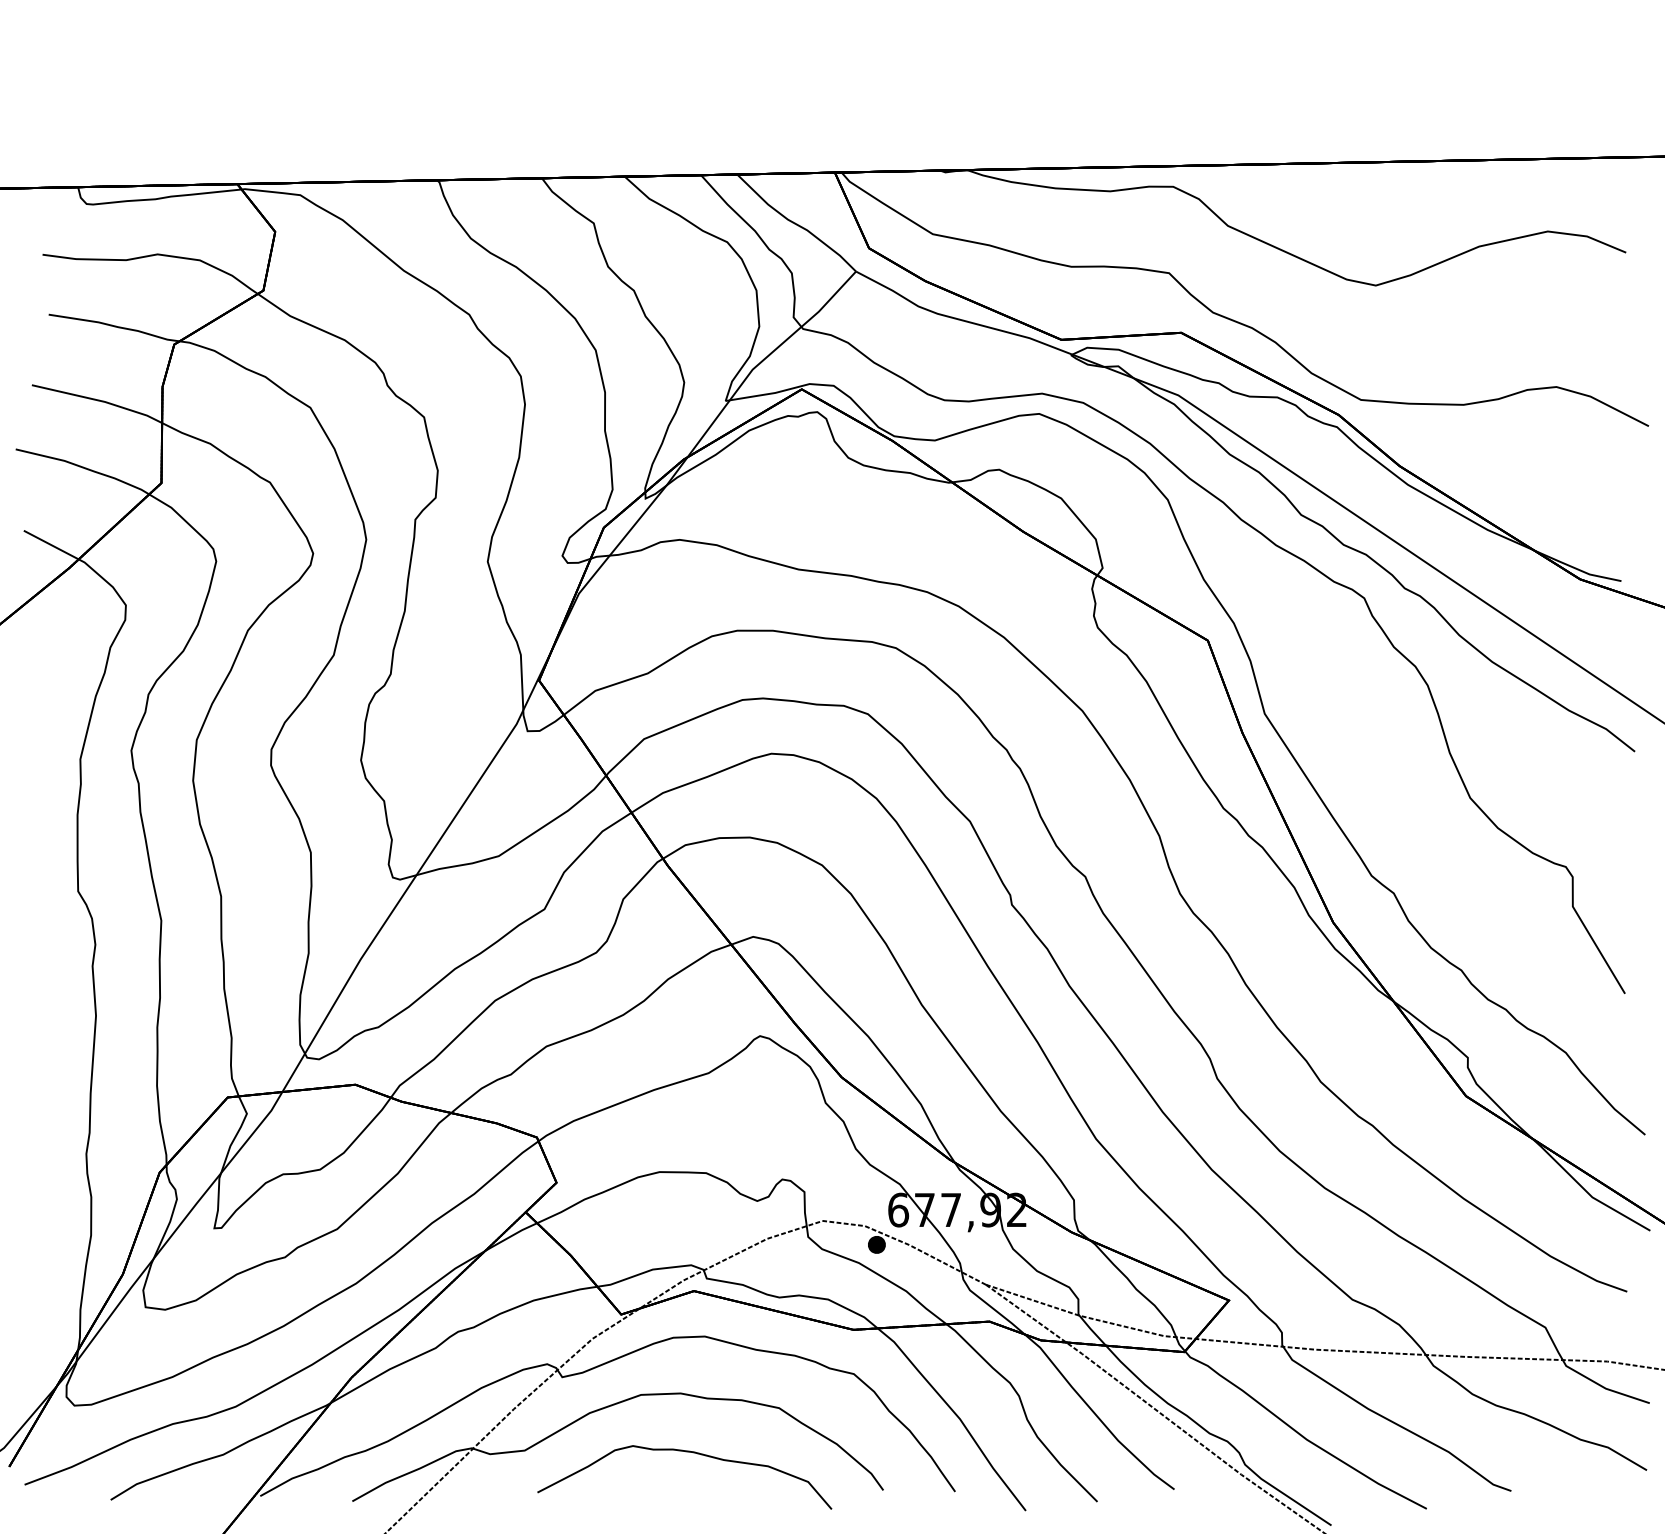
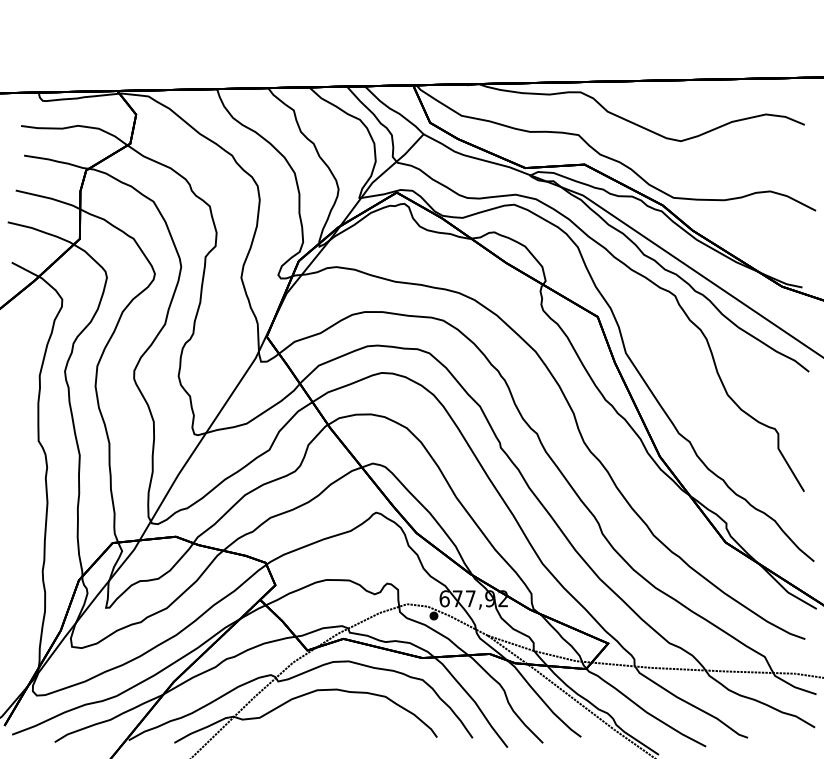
part: (686, 1453) -> (339, 719), removed

